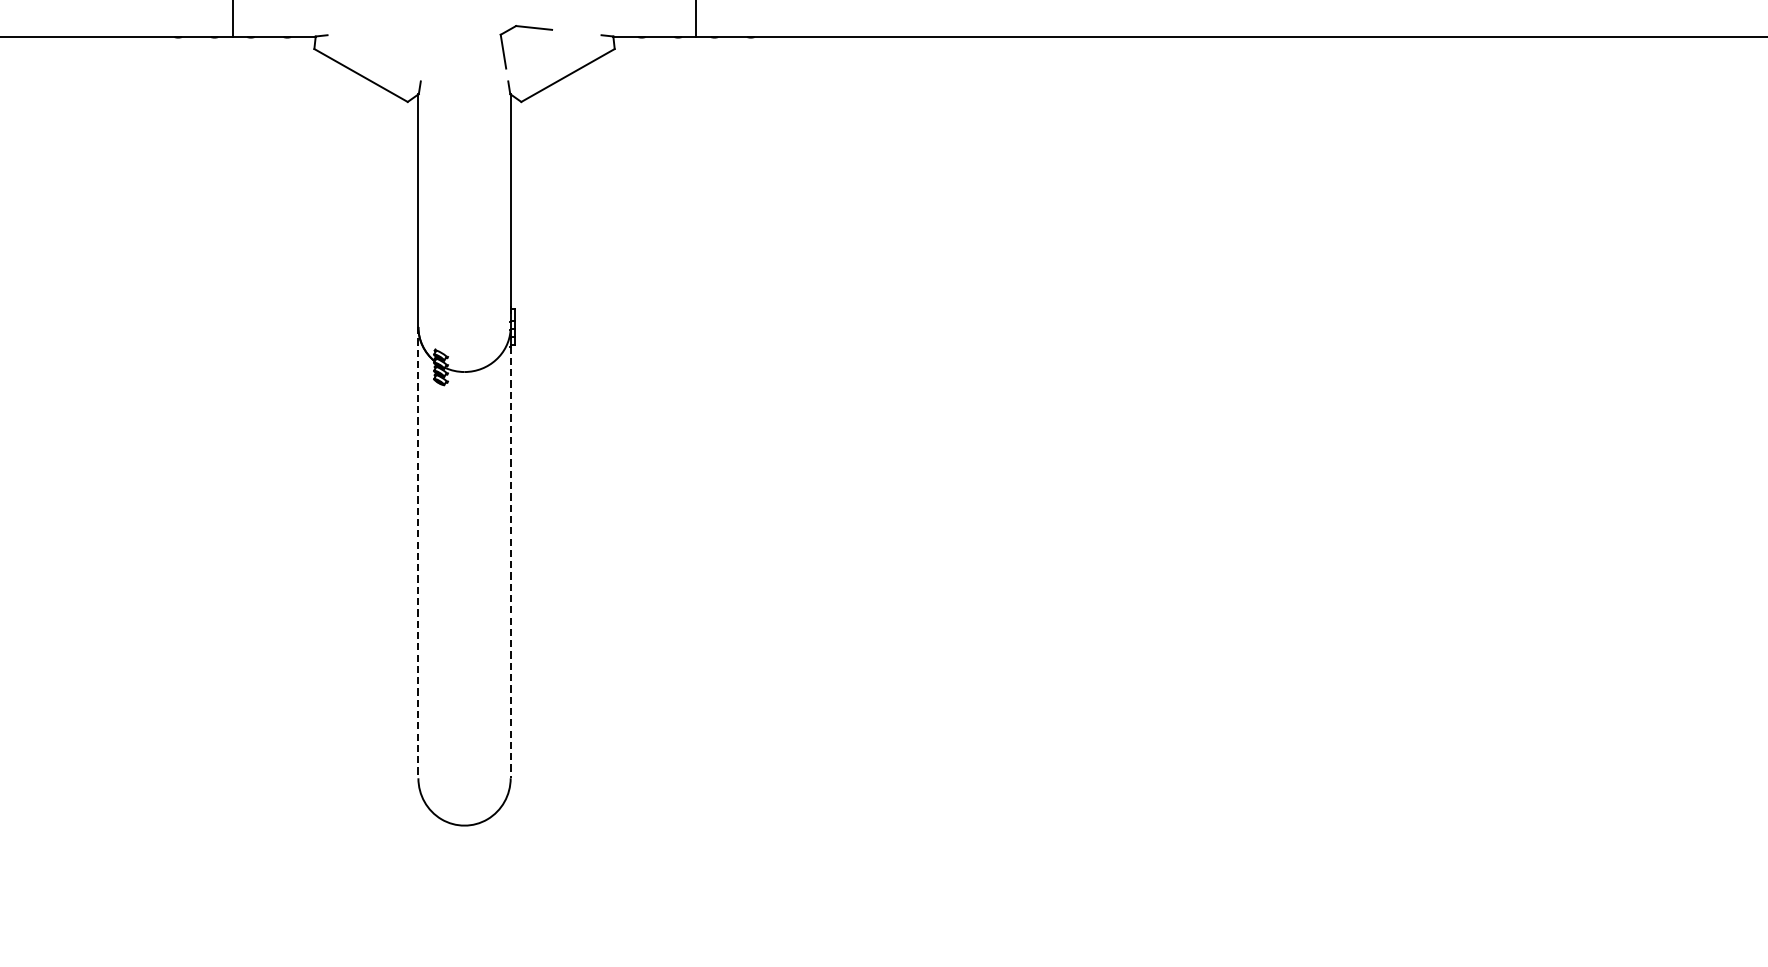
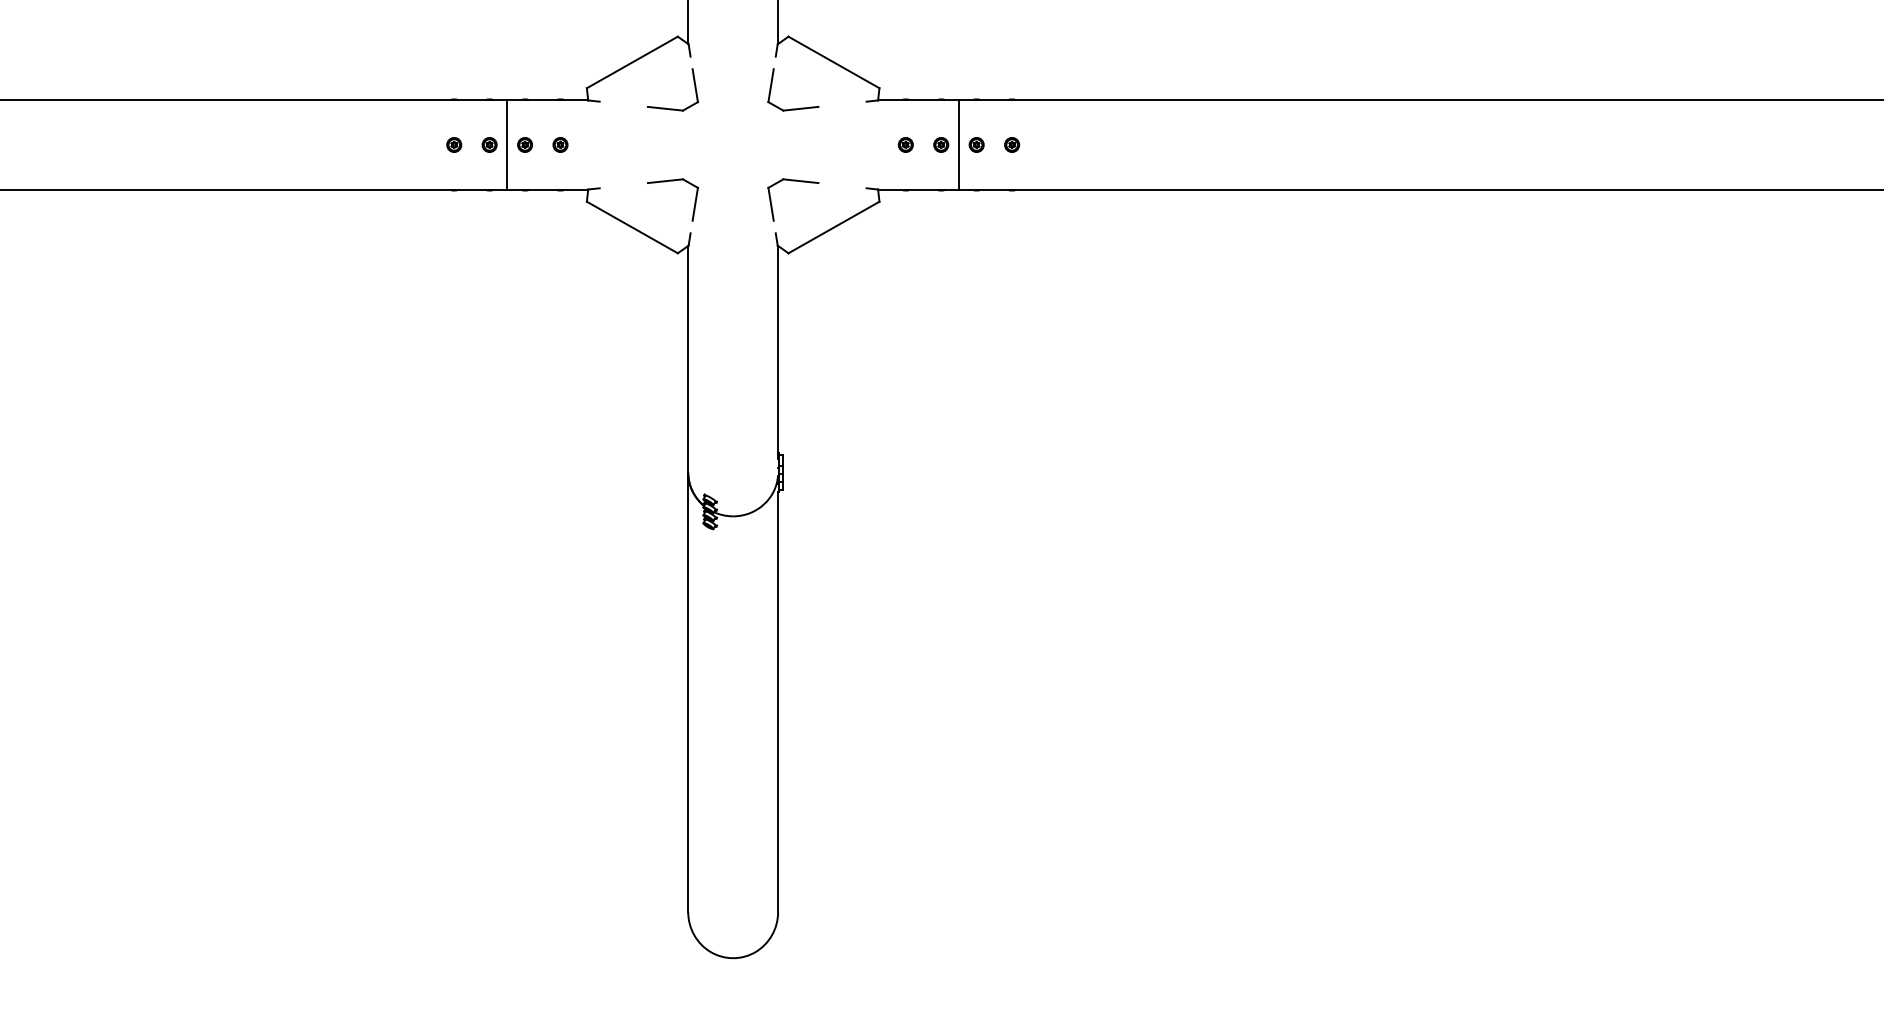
part: (402, 28) -> (672, 181), added
line: (418, 552) -> (688, 692), dashed -> solid
line: (511, 563) -> (778, 702), dashed -> solid

